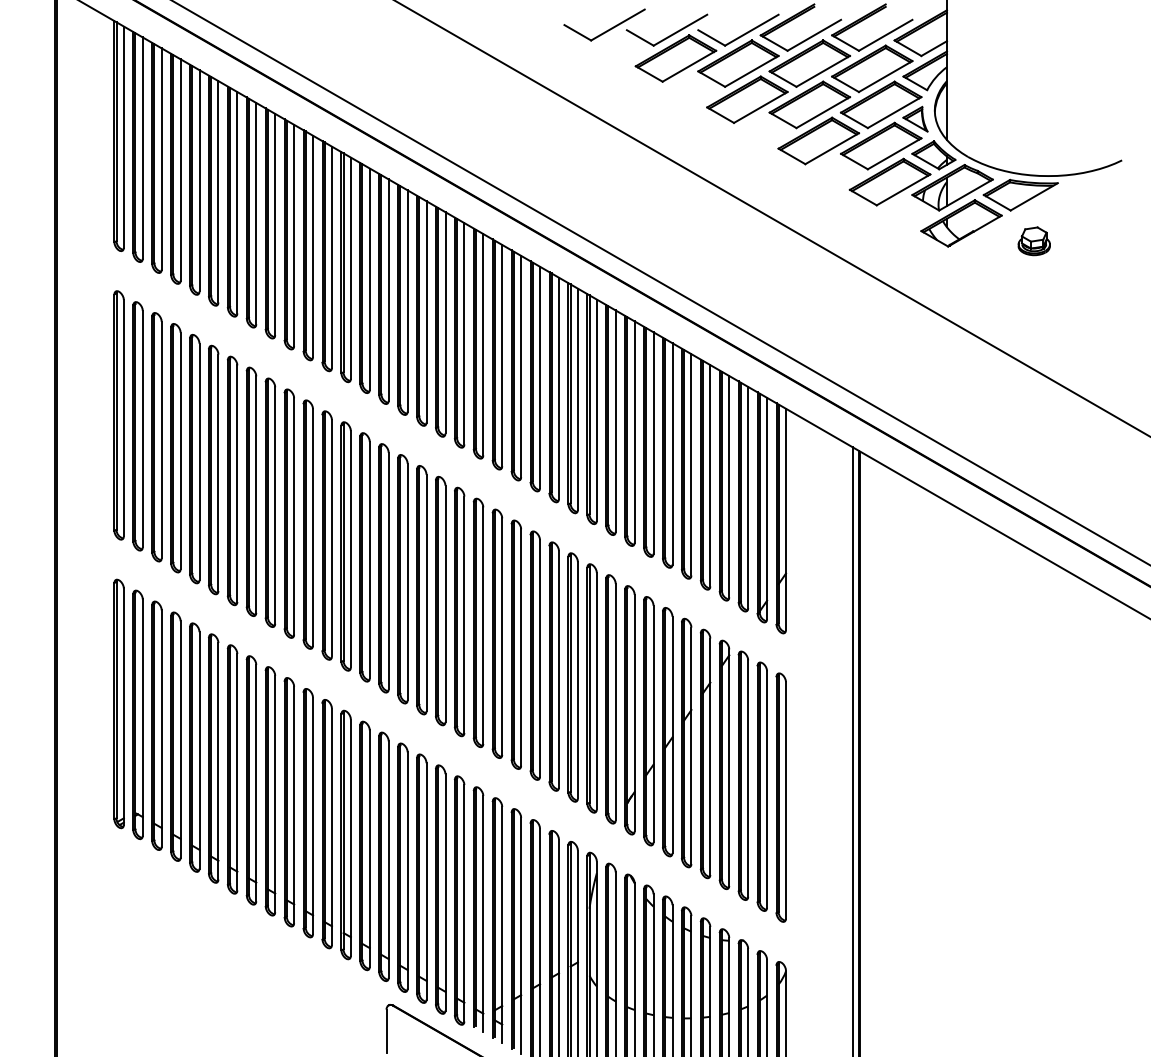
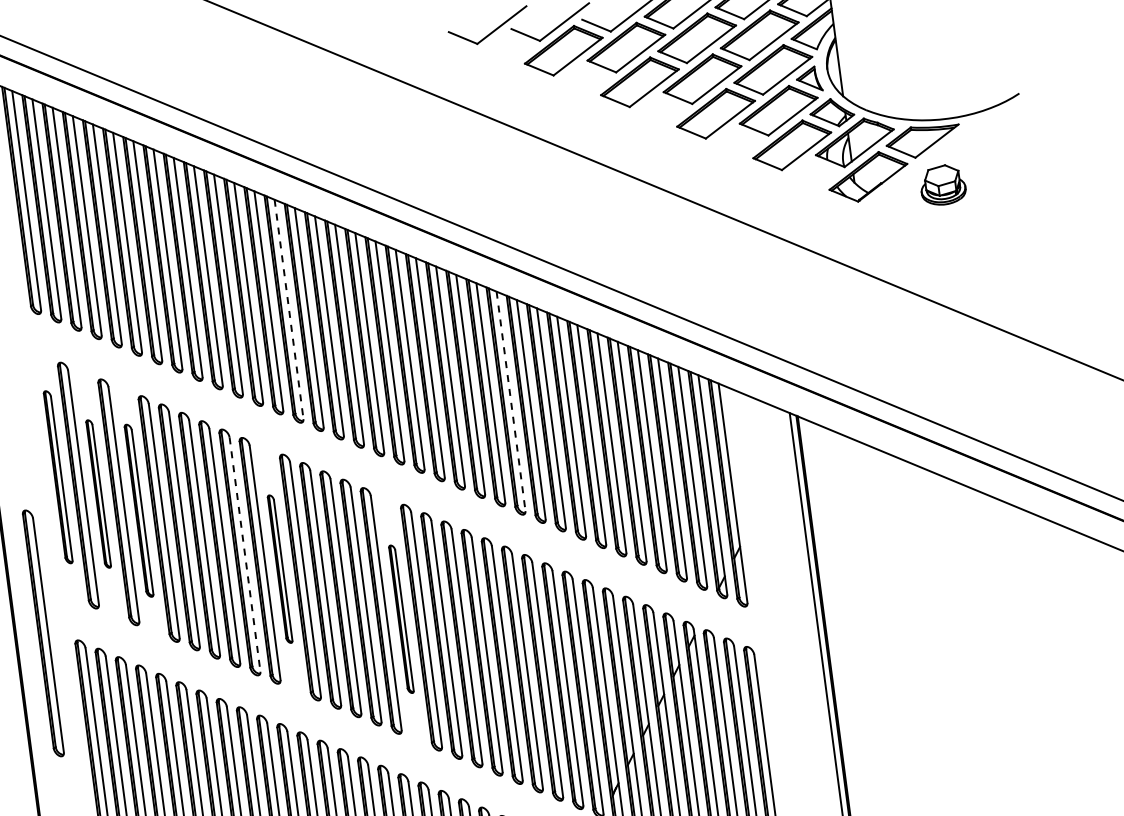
part: (1033, 241) -> (942, 185), size x1.4
line: (369, 279) -> (288, 309), solid -> dashed
line: (577, 399) -> (510, 401), solid -> dashed
part: (118, 415) -> (57, 477), size x0.7
part: (156, 437) -> (98, 494), size x0.6
part: (194, 459) -> (138, 511), size x0.7
line: (294, 516) -> (245, 554), solid -> dashed
part: (326, 535) -> (279, 569), size x0.6
part: (83, 568) -> (42, 633), added
part: (440, 600) -> (401, 618), size x0.6

